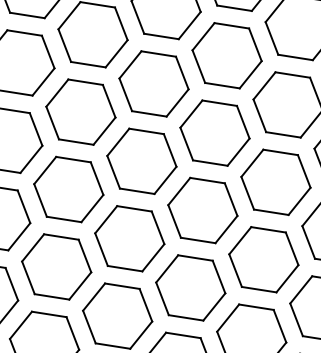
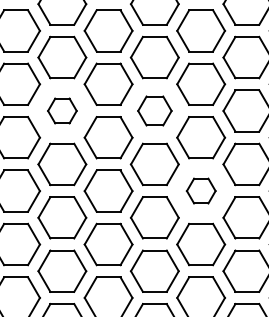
part: (81, 111) -> (62, 110), size x0.6
part: (214, 132) -> (154, 110), size x0.7
part: (264, 258) -> (201, 190), size x0.6

